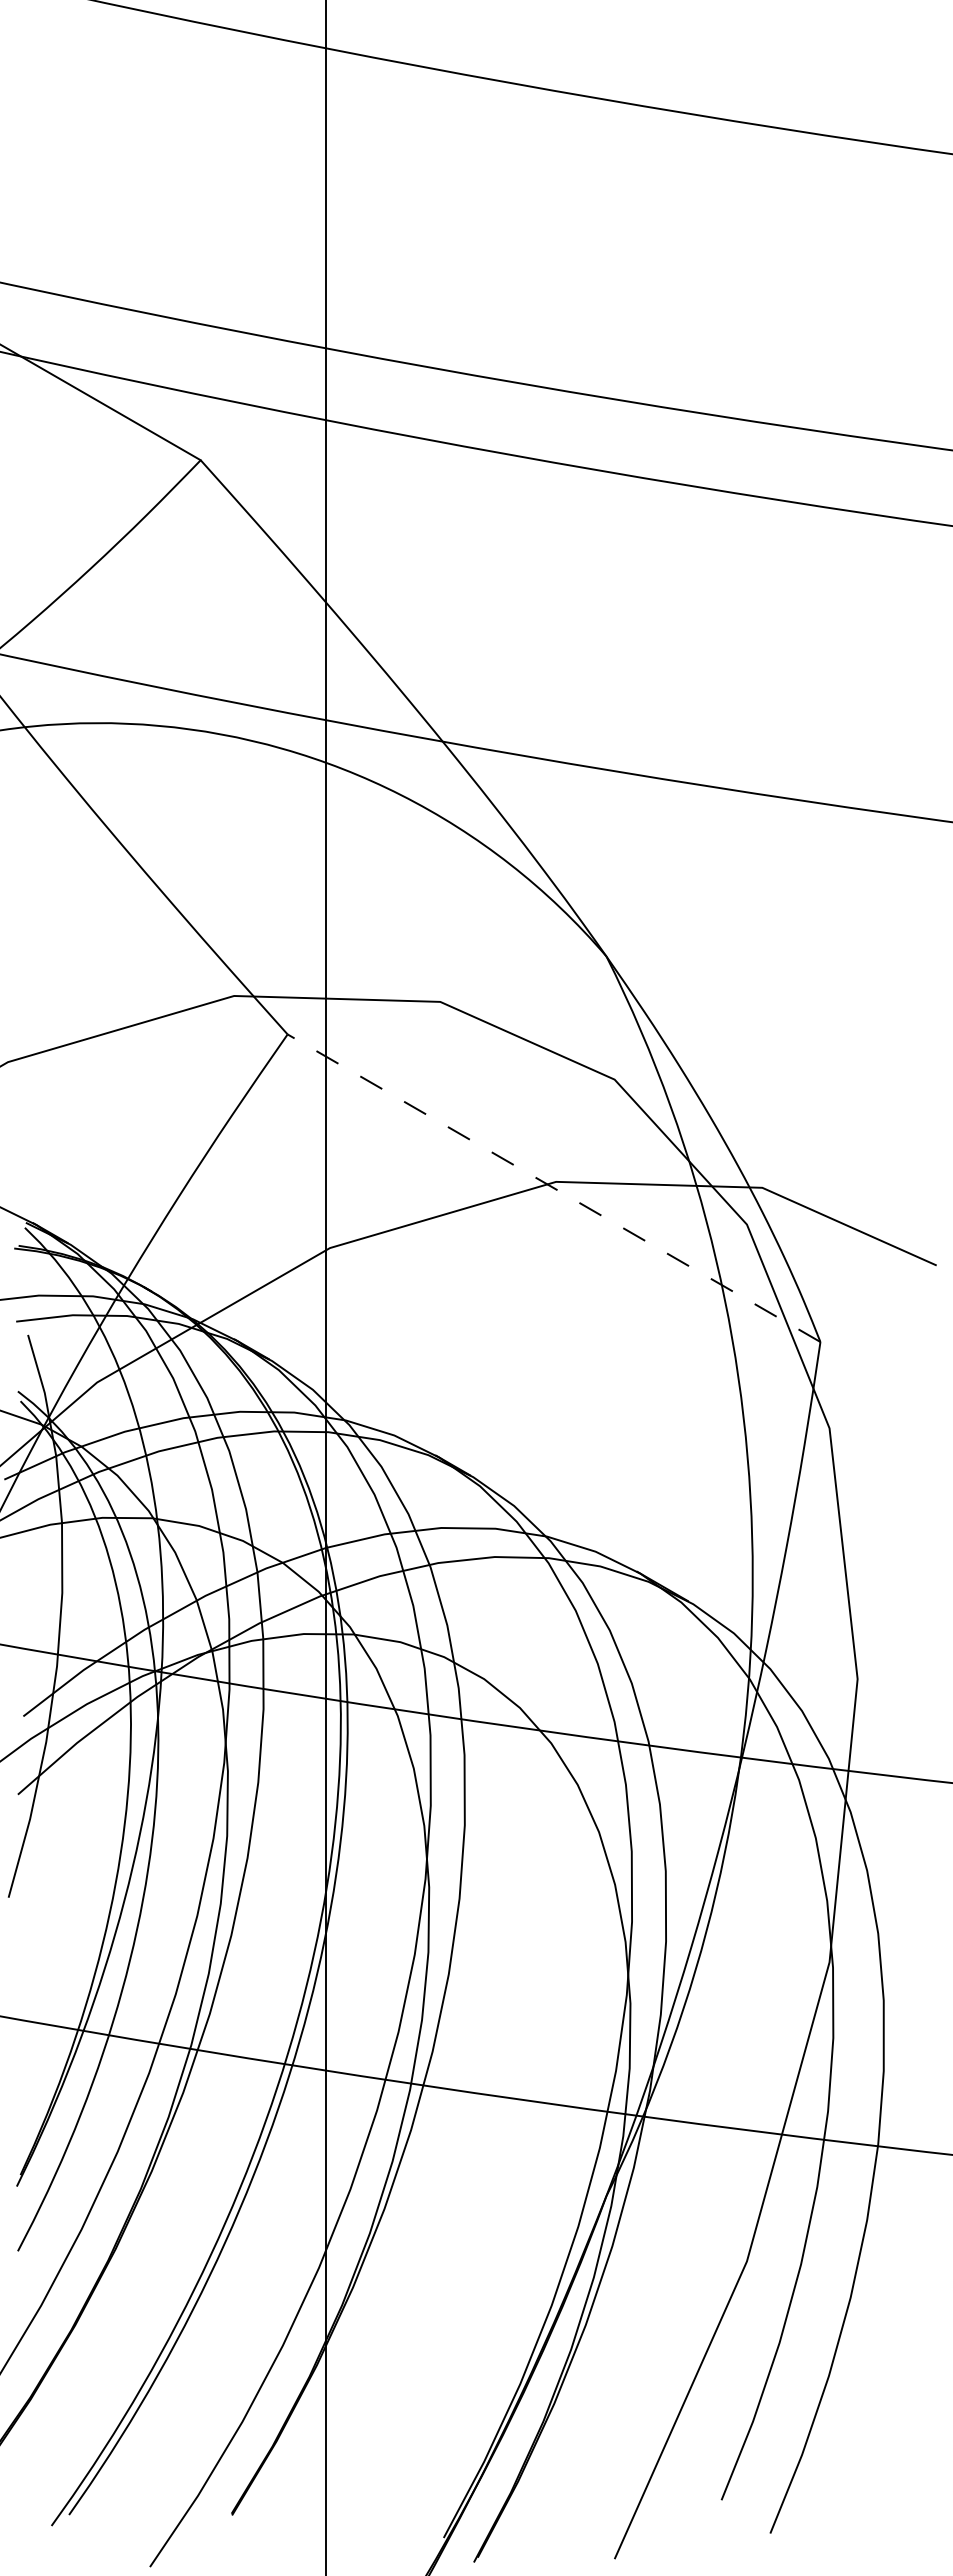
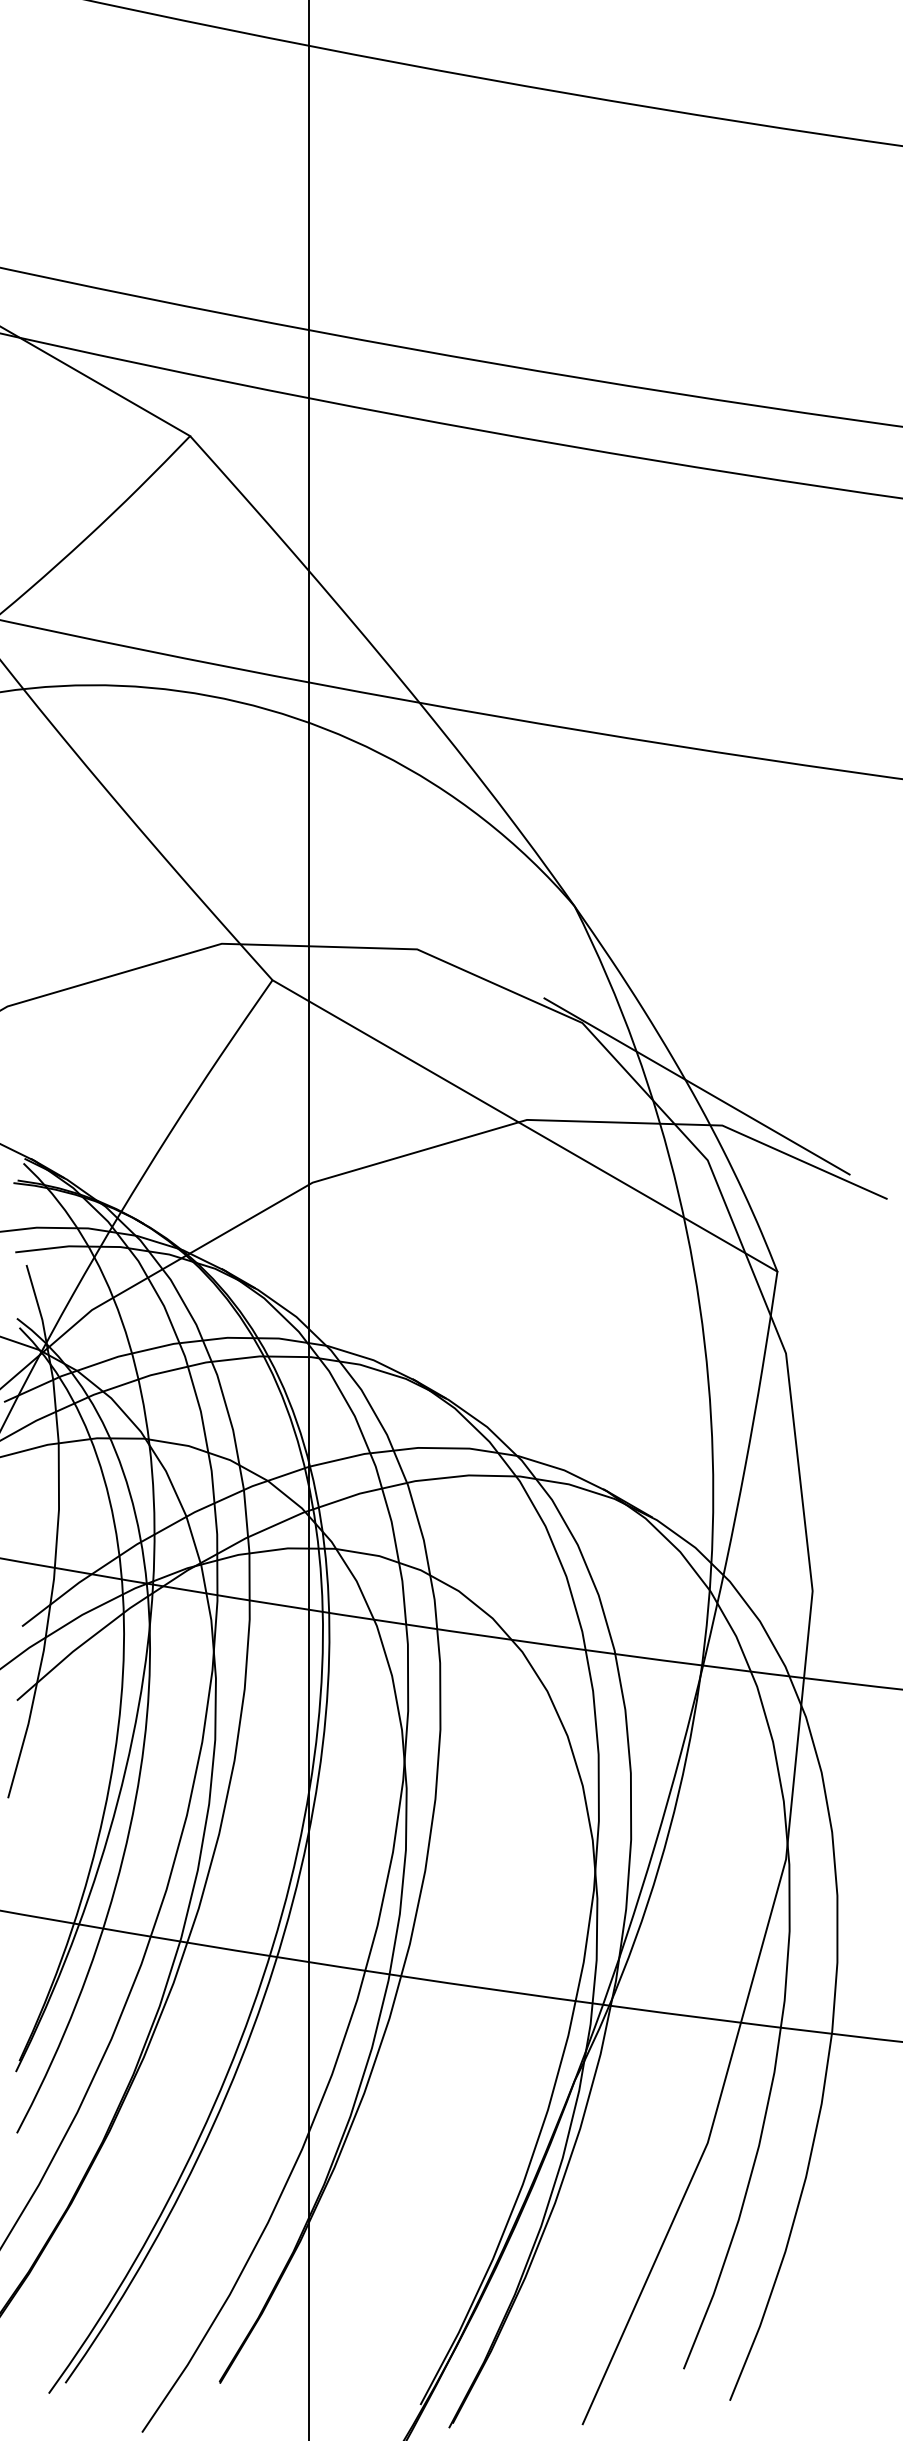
line: (735, 1146) -> (696, 1086), added
line: (554, 1188) -> (525, 1126), dashed -> solid

